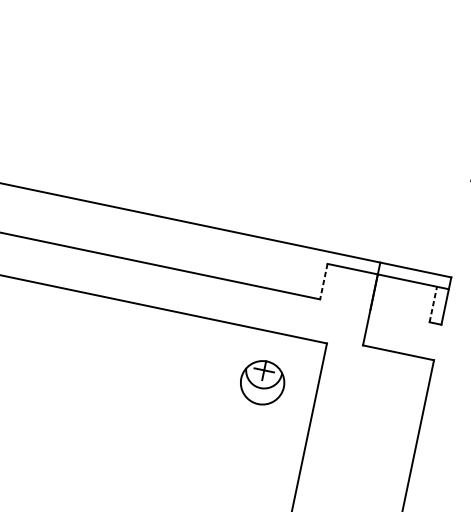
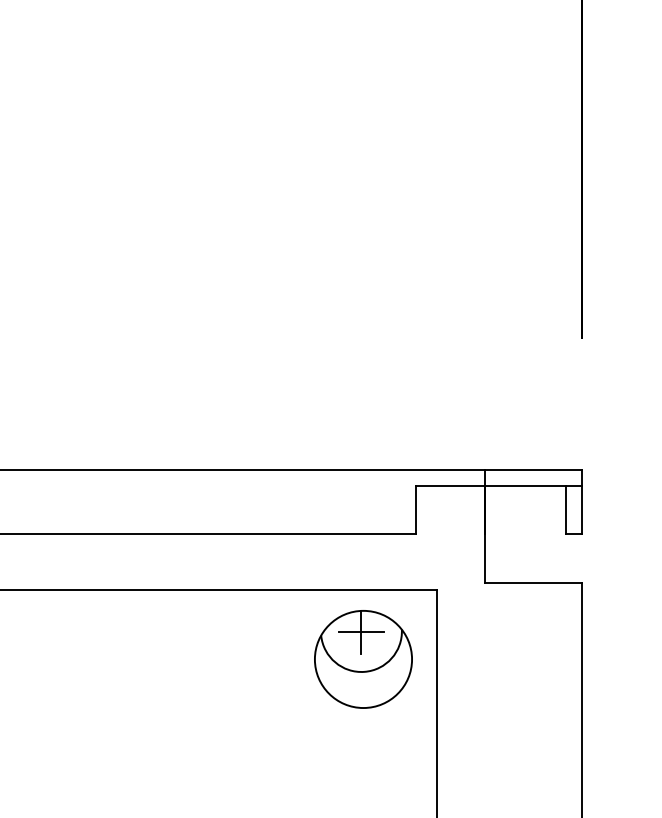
line: (324, 282) -> (416, 510), dashed -> solid
line: (433, 304) -> (565, 509), dashed -> solid
part: (262, 382) -> (363, 659), size x1.67

